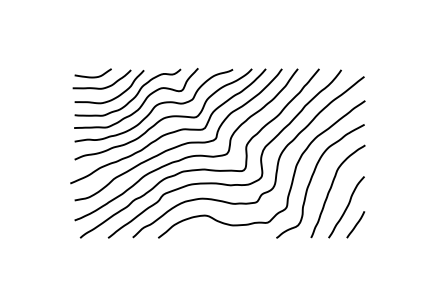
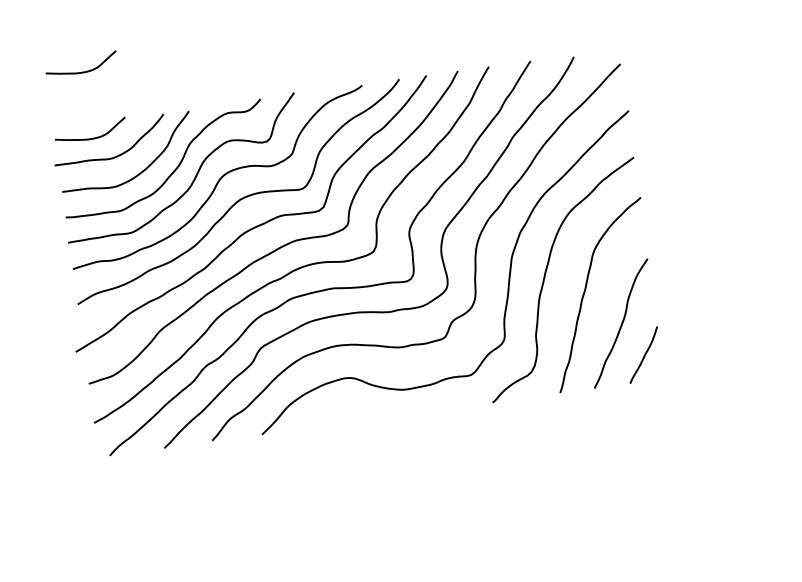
curve: (92, 42) -> (80, 70), added

